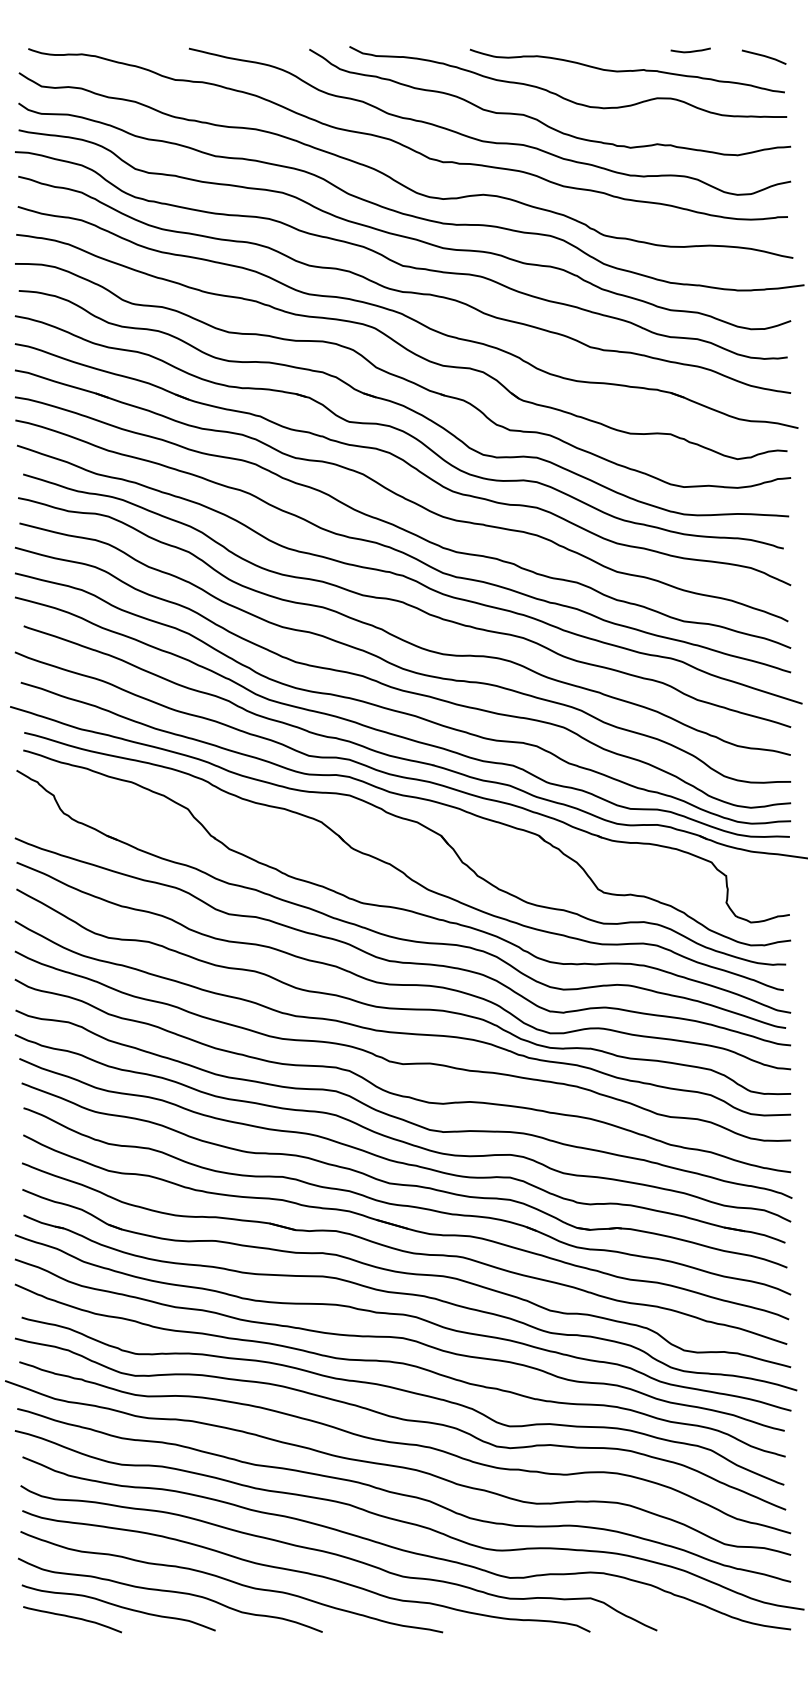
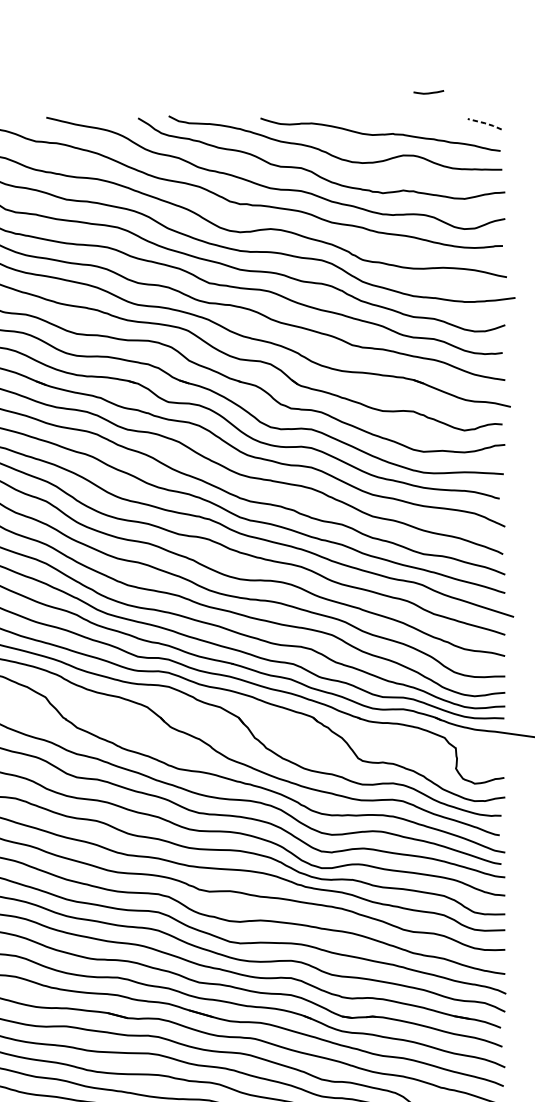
curve: (691, 50) -> (429, 92), moved
line: (764, 55) -> (485, 122), solid -> dashed

